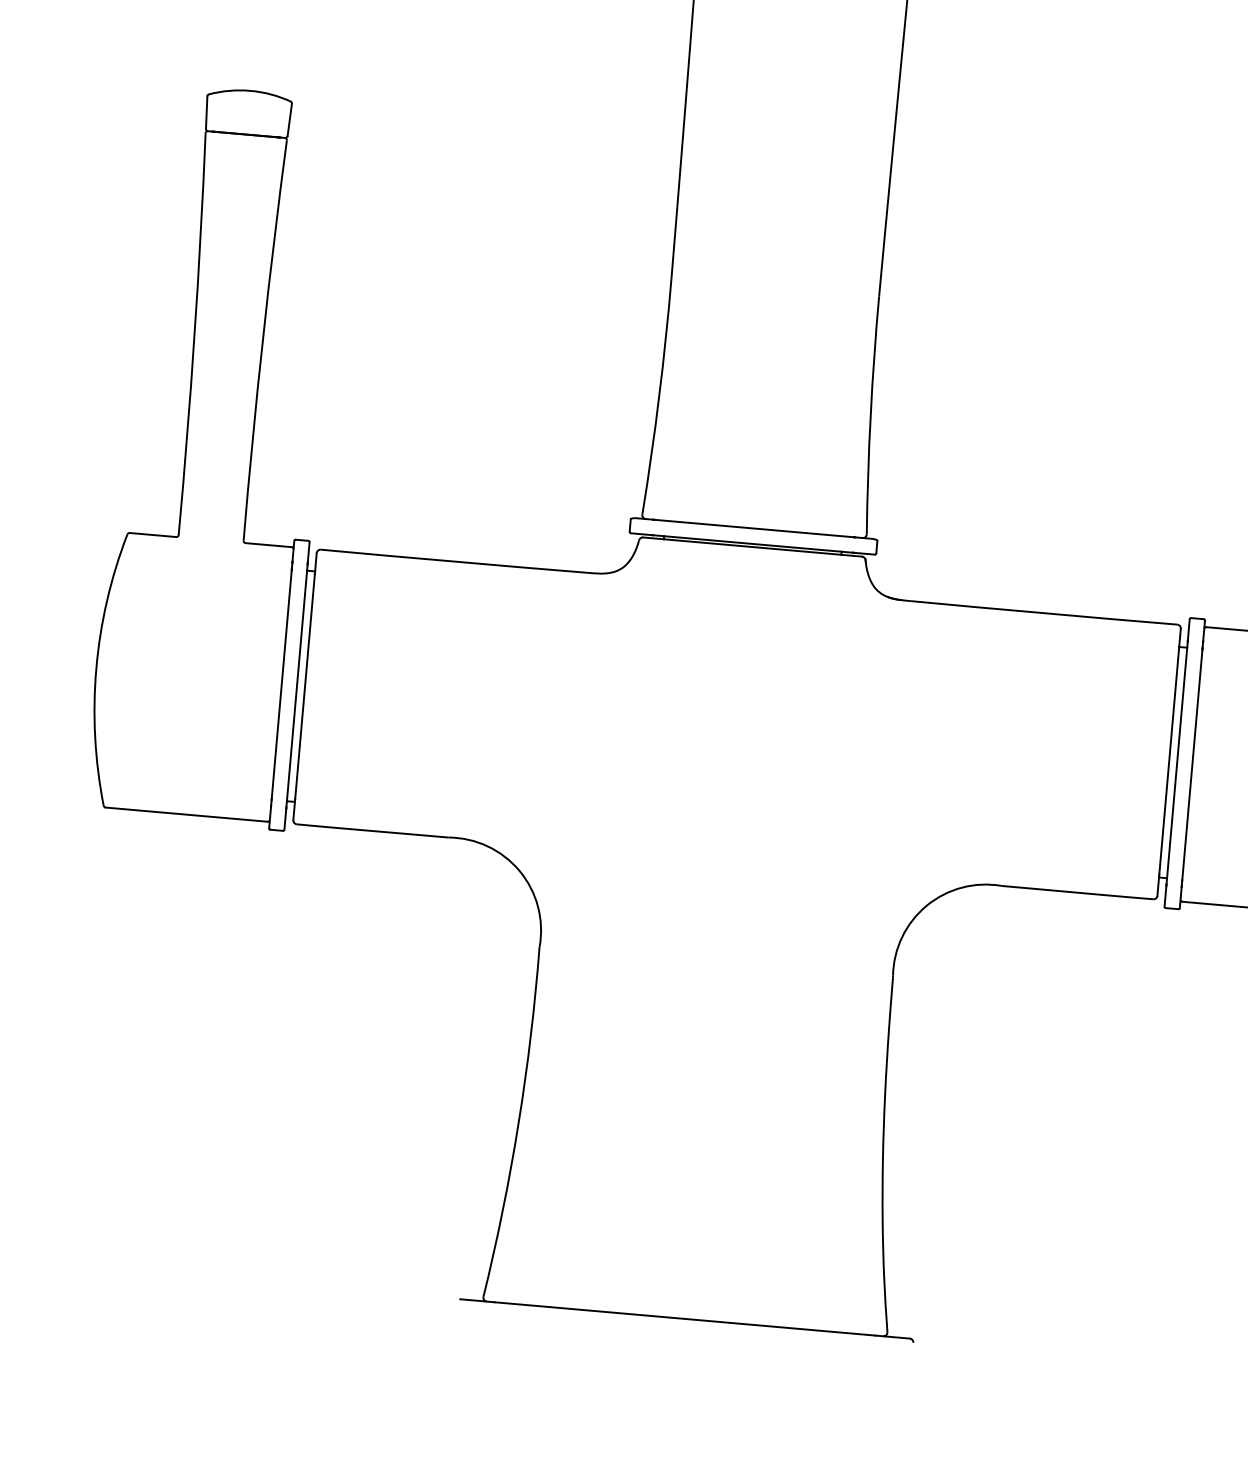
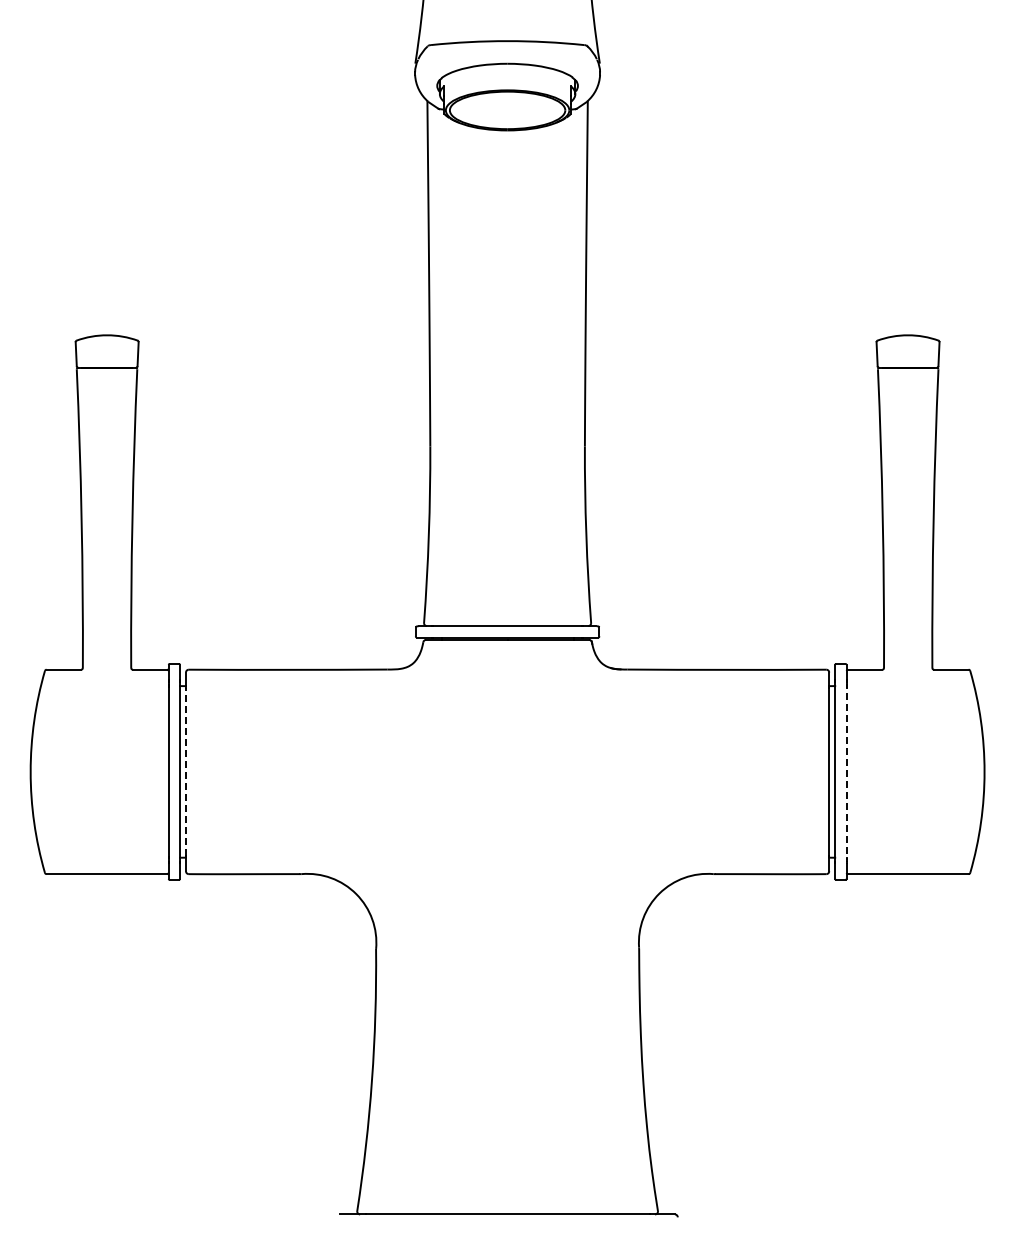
line: (305, 686) -> (186, 771), solid -> dashed
line: (1192, 765) -> (846, 772), solid -> dashed

